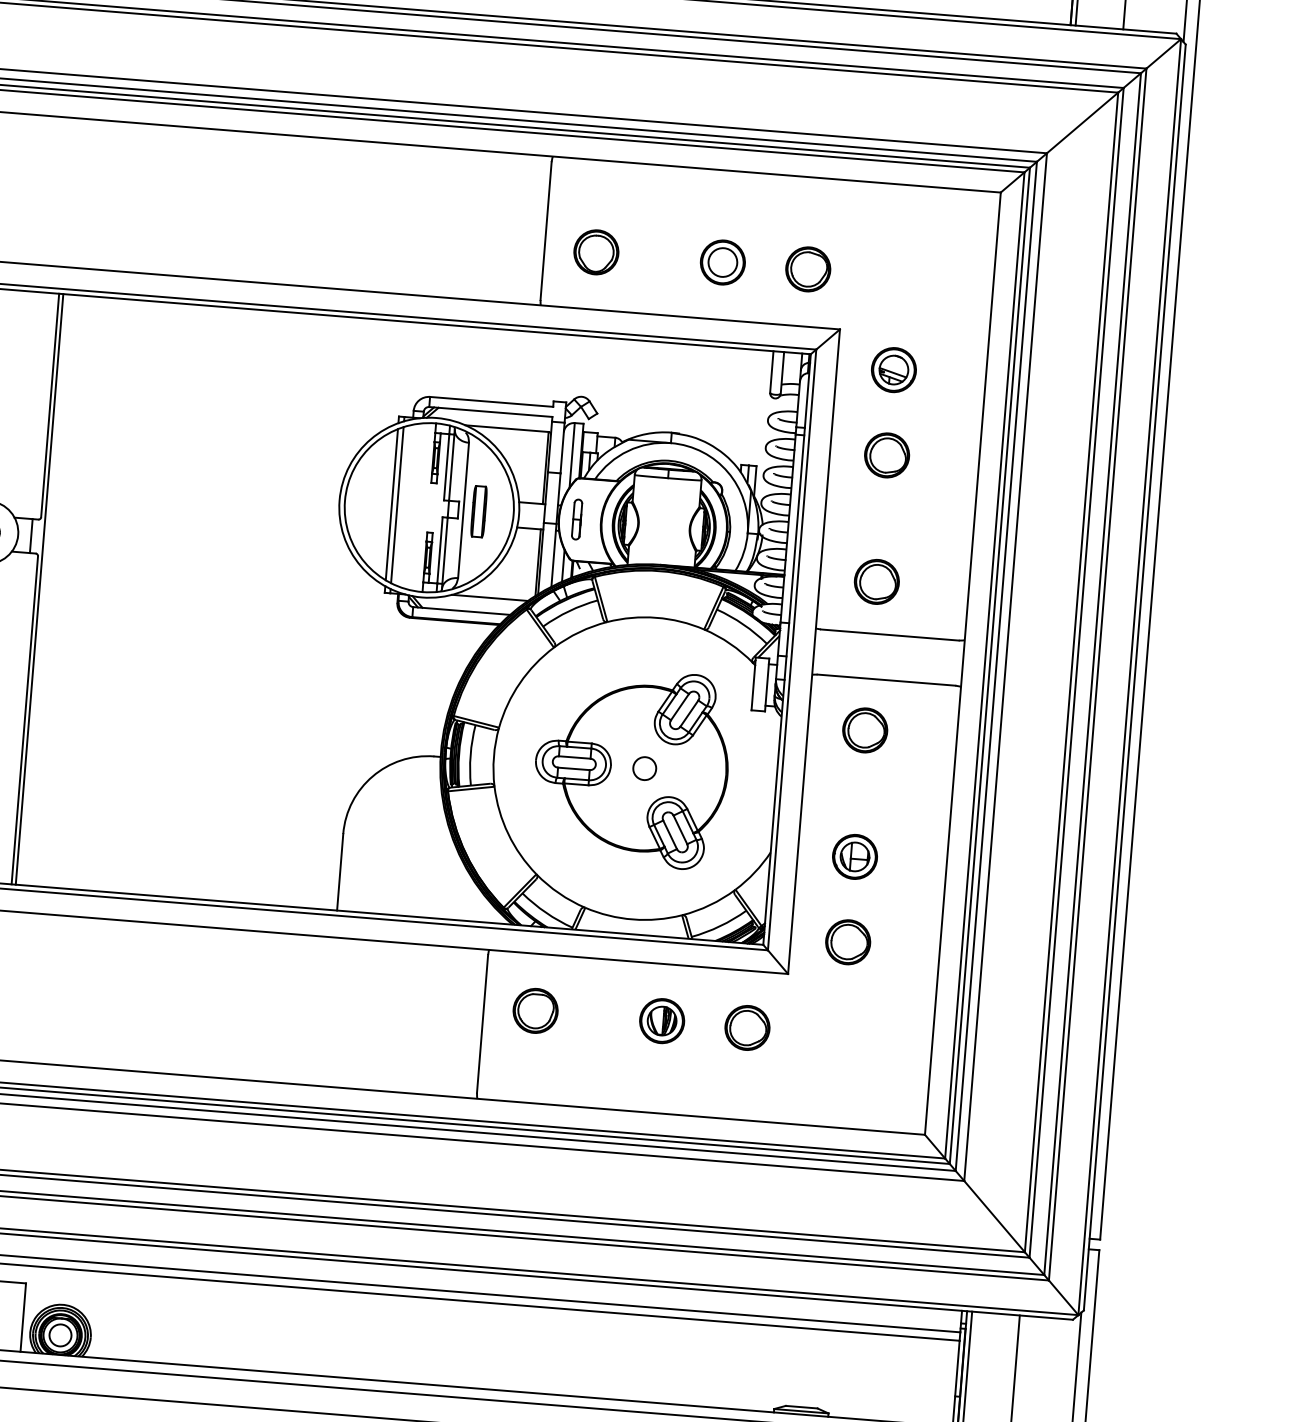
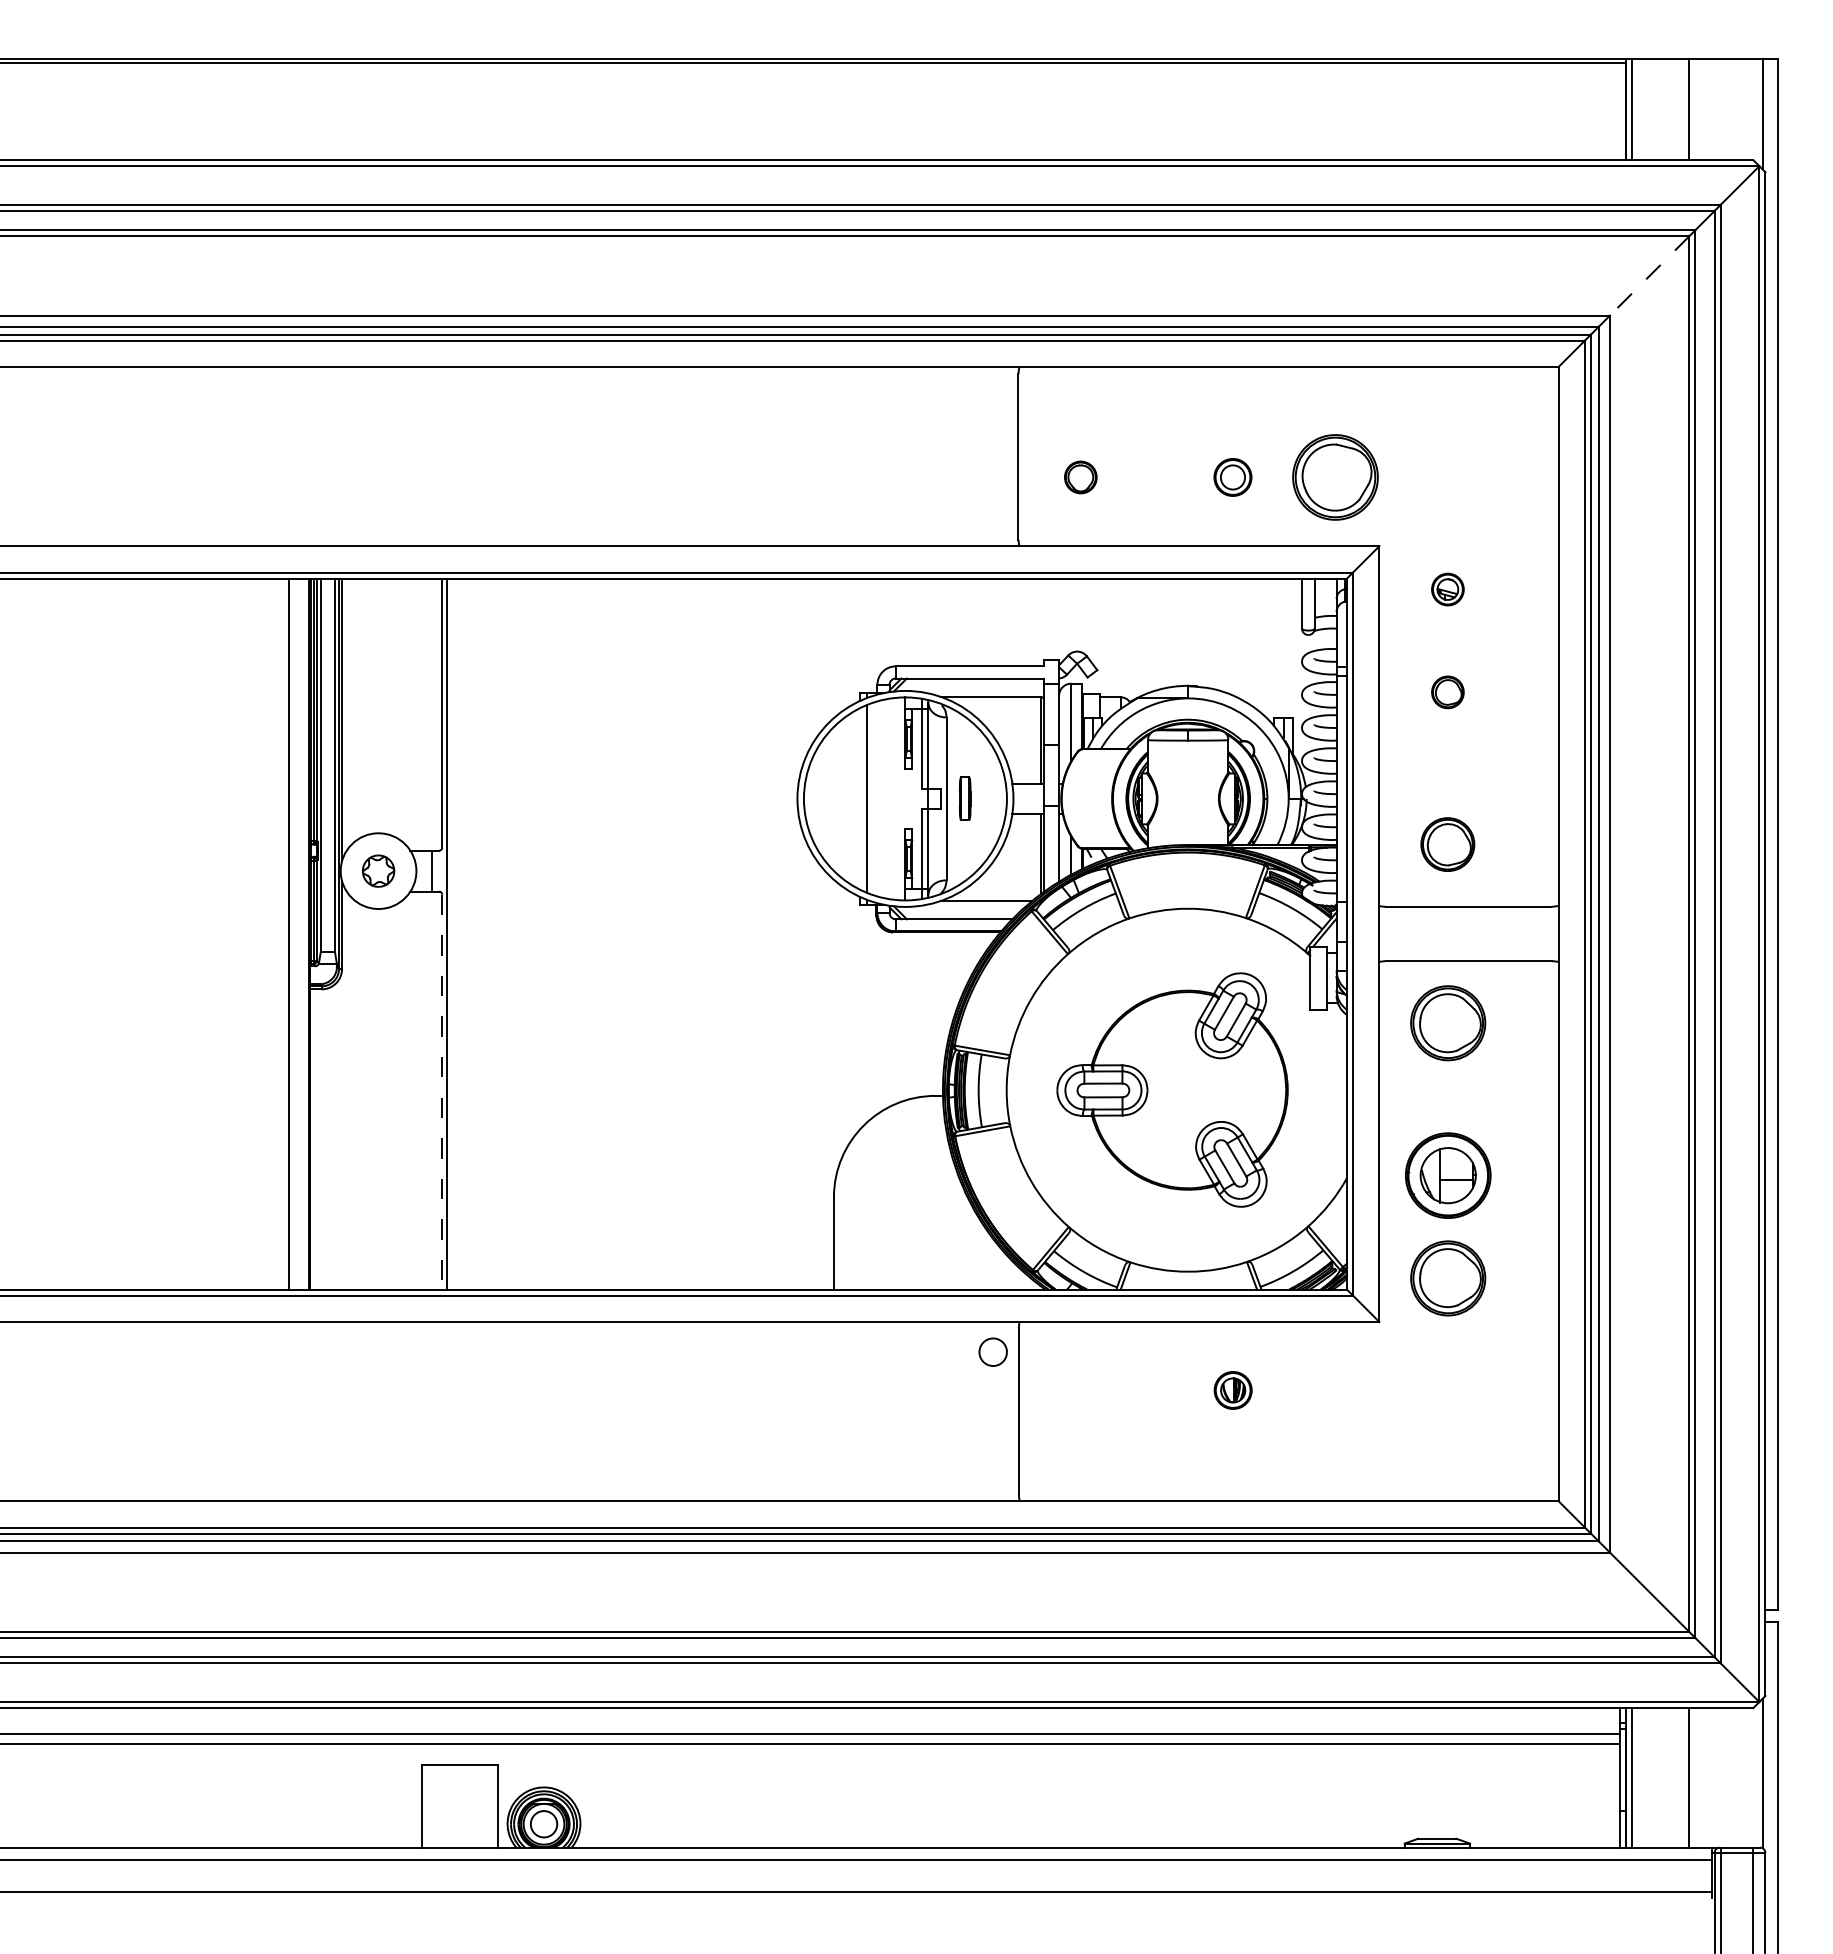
line: (1082, 123) -> (1649, 276), solid -> dashed
part: (596, 252) -> (1080, 477), size x0.6
part: (722, 262) -> (1232, 477), size x0.7
part: (808, 269) -> (1335, 477), size x1.6
part: (893, 369) -> (1447, 589), size x0.6
part: (886, 455) -> (1447, 692), size x0.6
line: (392, 504) -> (860, 798), removed
part: (478, 511) -> (964, 798), size x0.7
part: (576, 519) -> (1082, 798), removed
line: (25, 720) -> (442, 1092), solid -> dashed
part: (864, 730) -> (1447, 1023), size x1.4
part: (644, 767) -> (992, 1351), moved
part: (854, 856) -> (1447, 1175), size x1.6
part: (847, 941) -> (1447, 1277), size x1.4
part: (535, 1010) -> (1080, 1390), removed
part: (661, 1021) -> (1232, 1390), size x0.7
part: (747, 1027) -> (1335, 1390), removed

